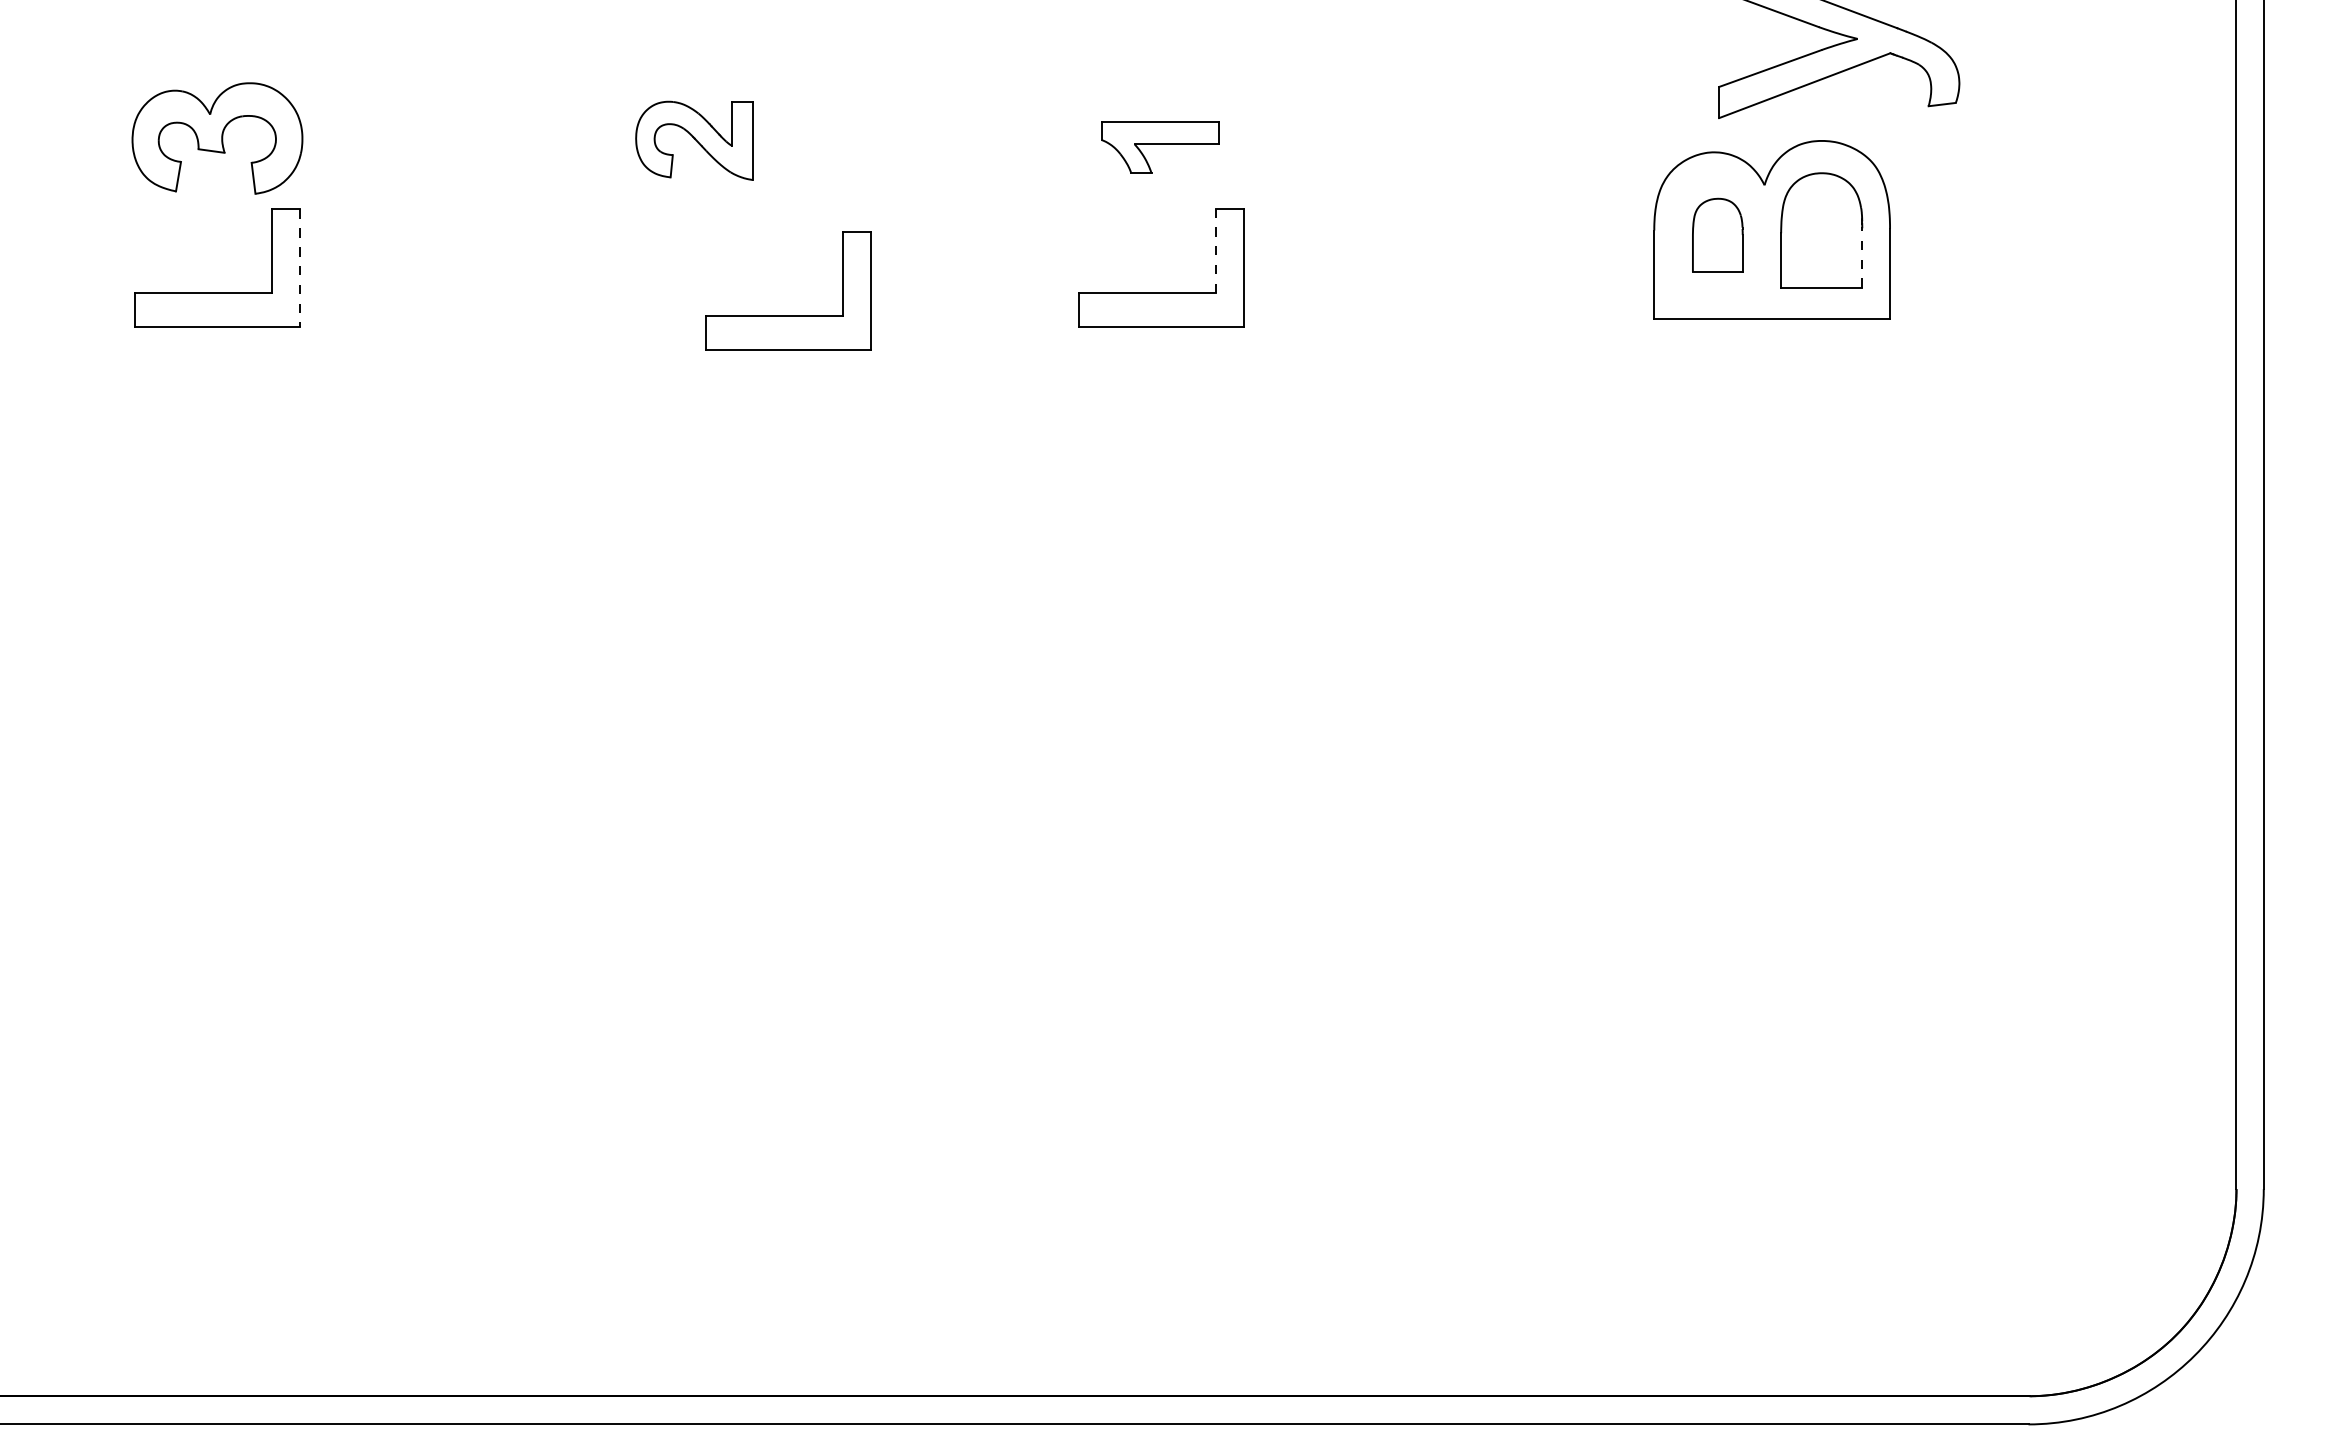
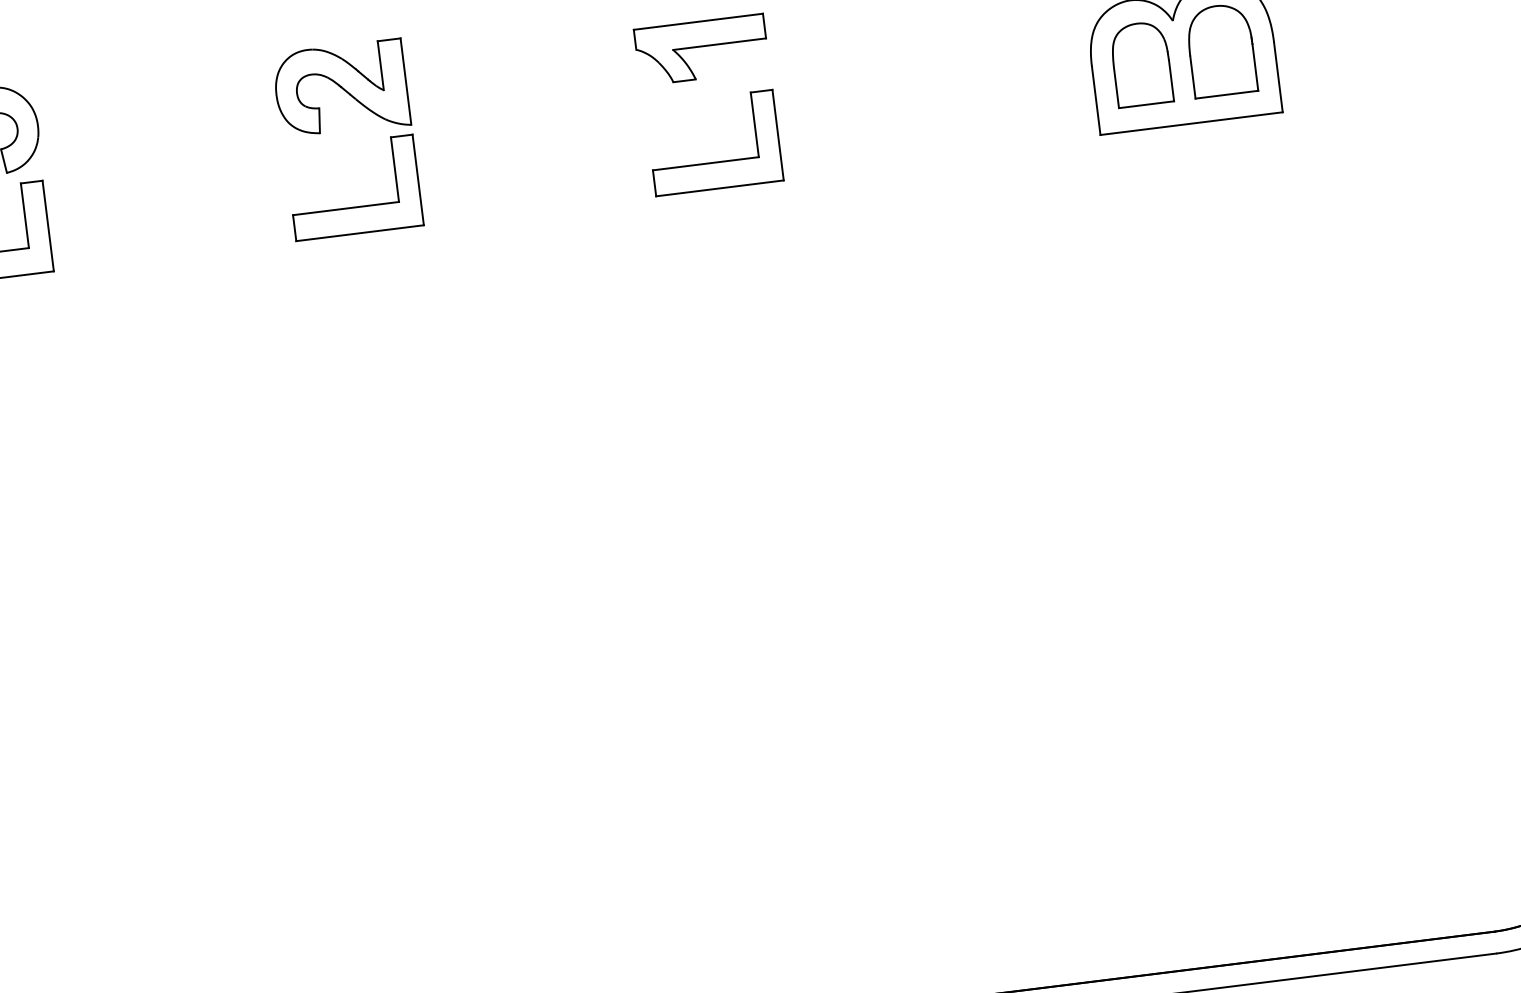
part: (694, 140) -> (341, 89), size x1.43
part: (1160, 147) -> (702, 49), size x1.43
part: (1717, 235) -> (1141, 64), size x1.43
line: (1215, 251) -> (754, 125), dashed -> solid
line: (1862, 257) -> (1255, 67), dashed -> solid
line: (299, 268) -> (48, 226), dashed -> solid
part: (788, 315) -> (356, 206), moved

